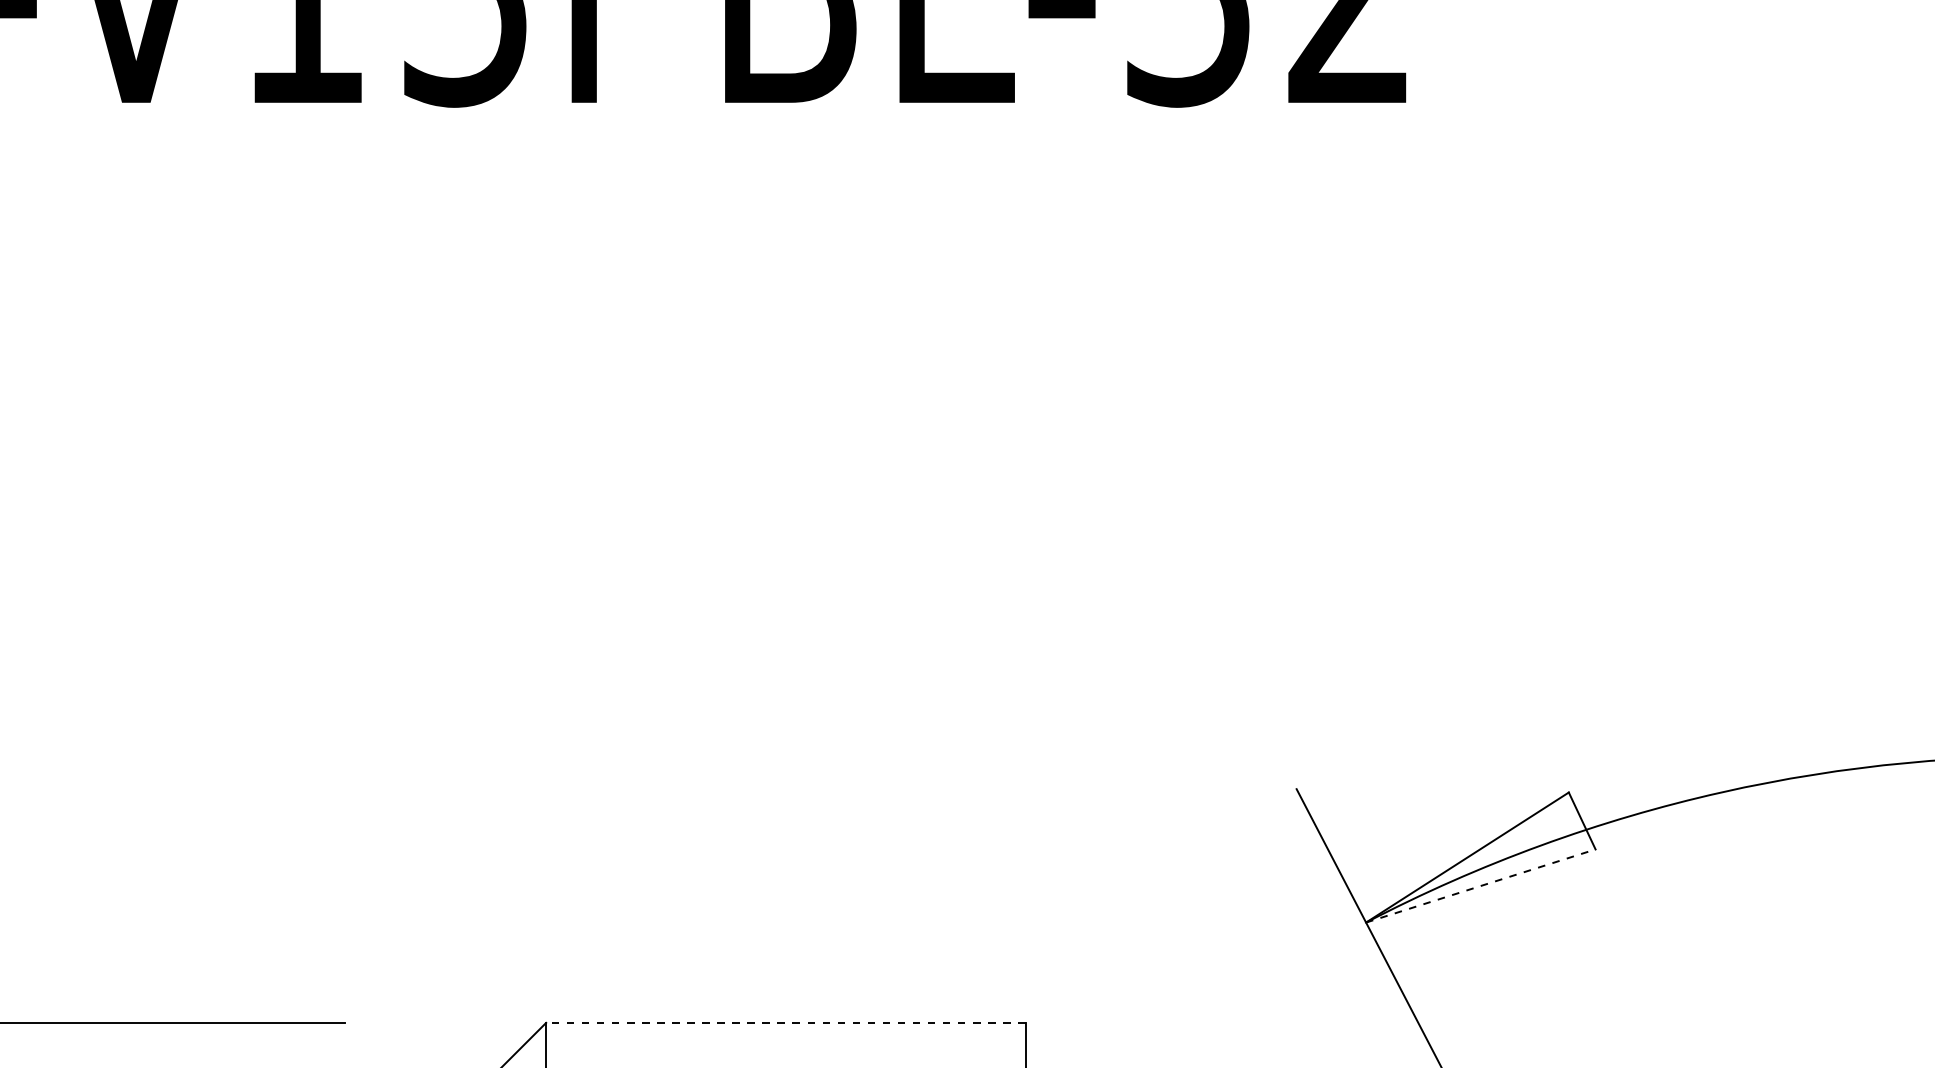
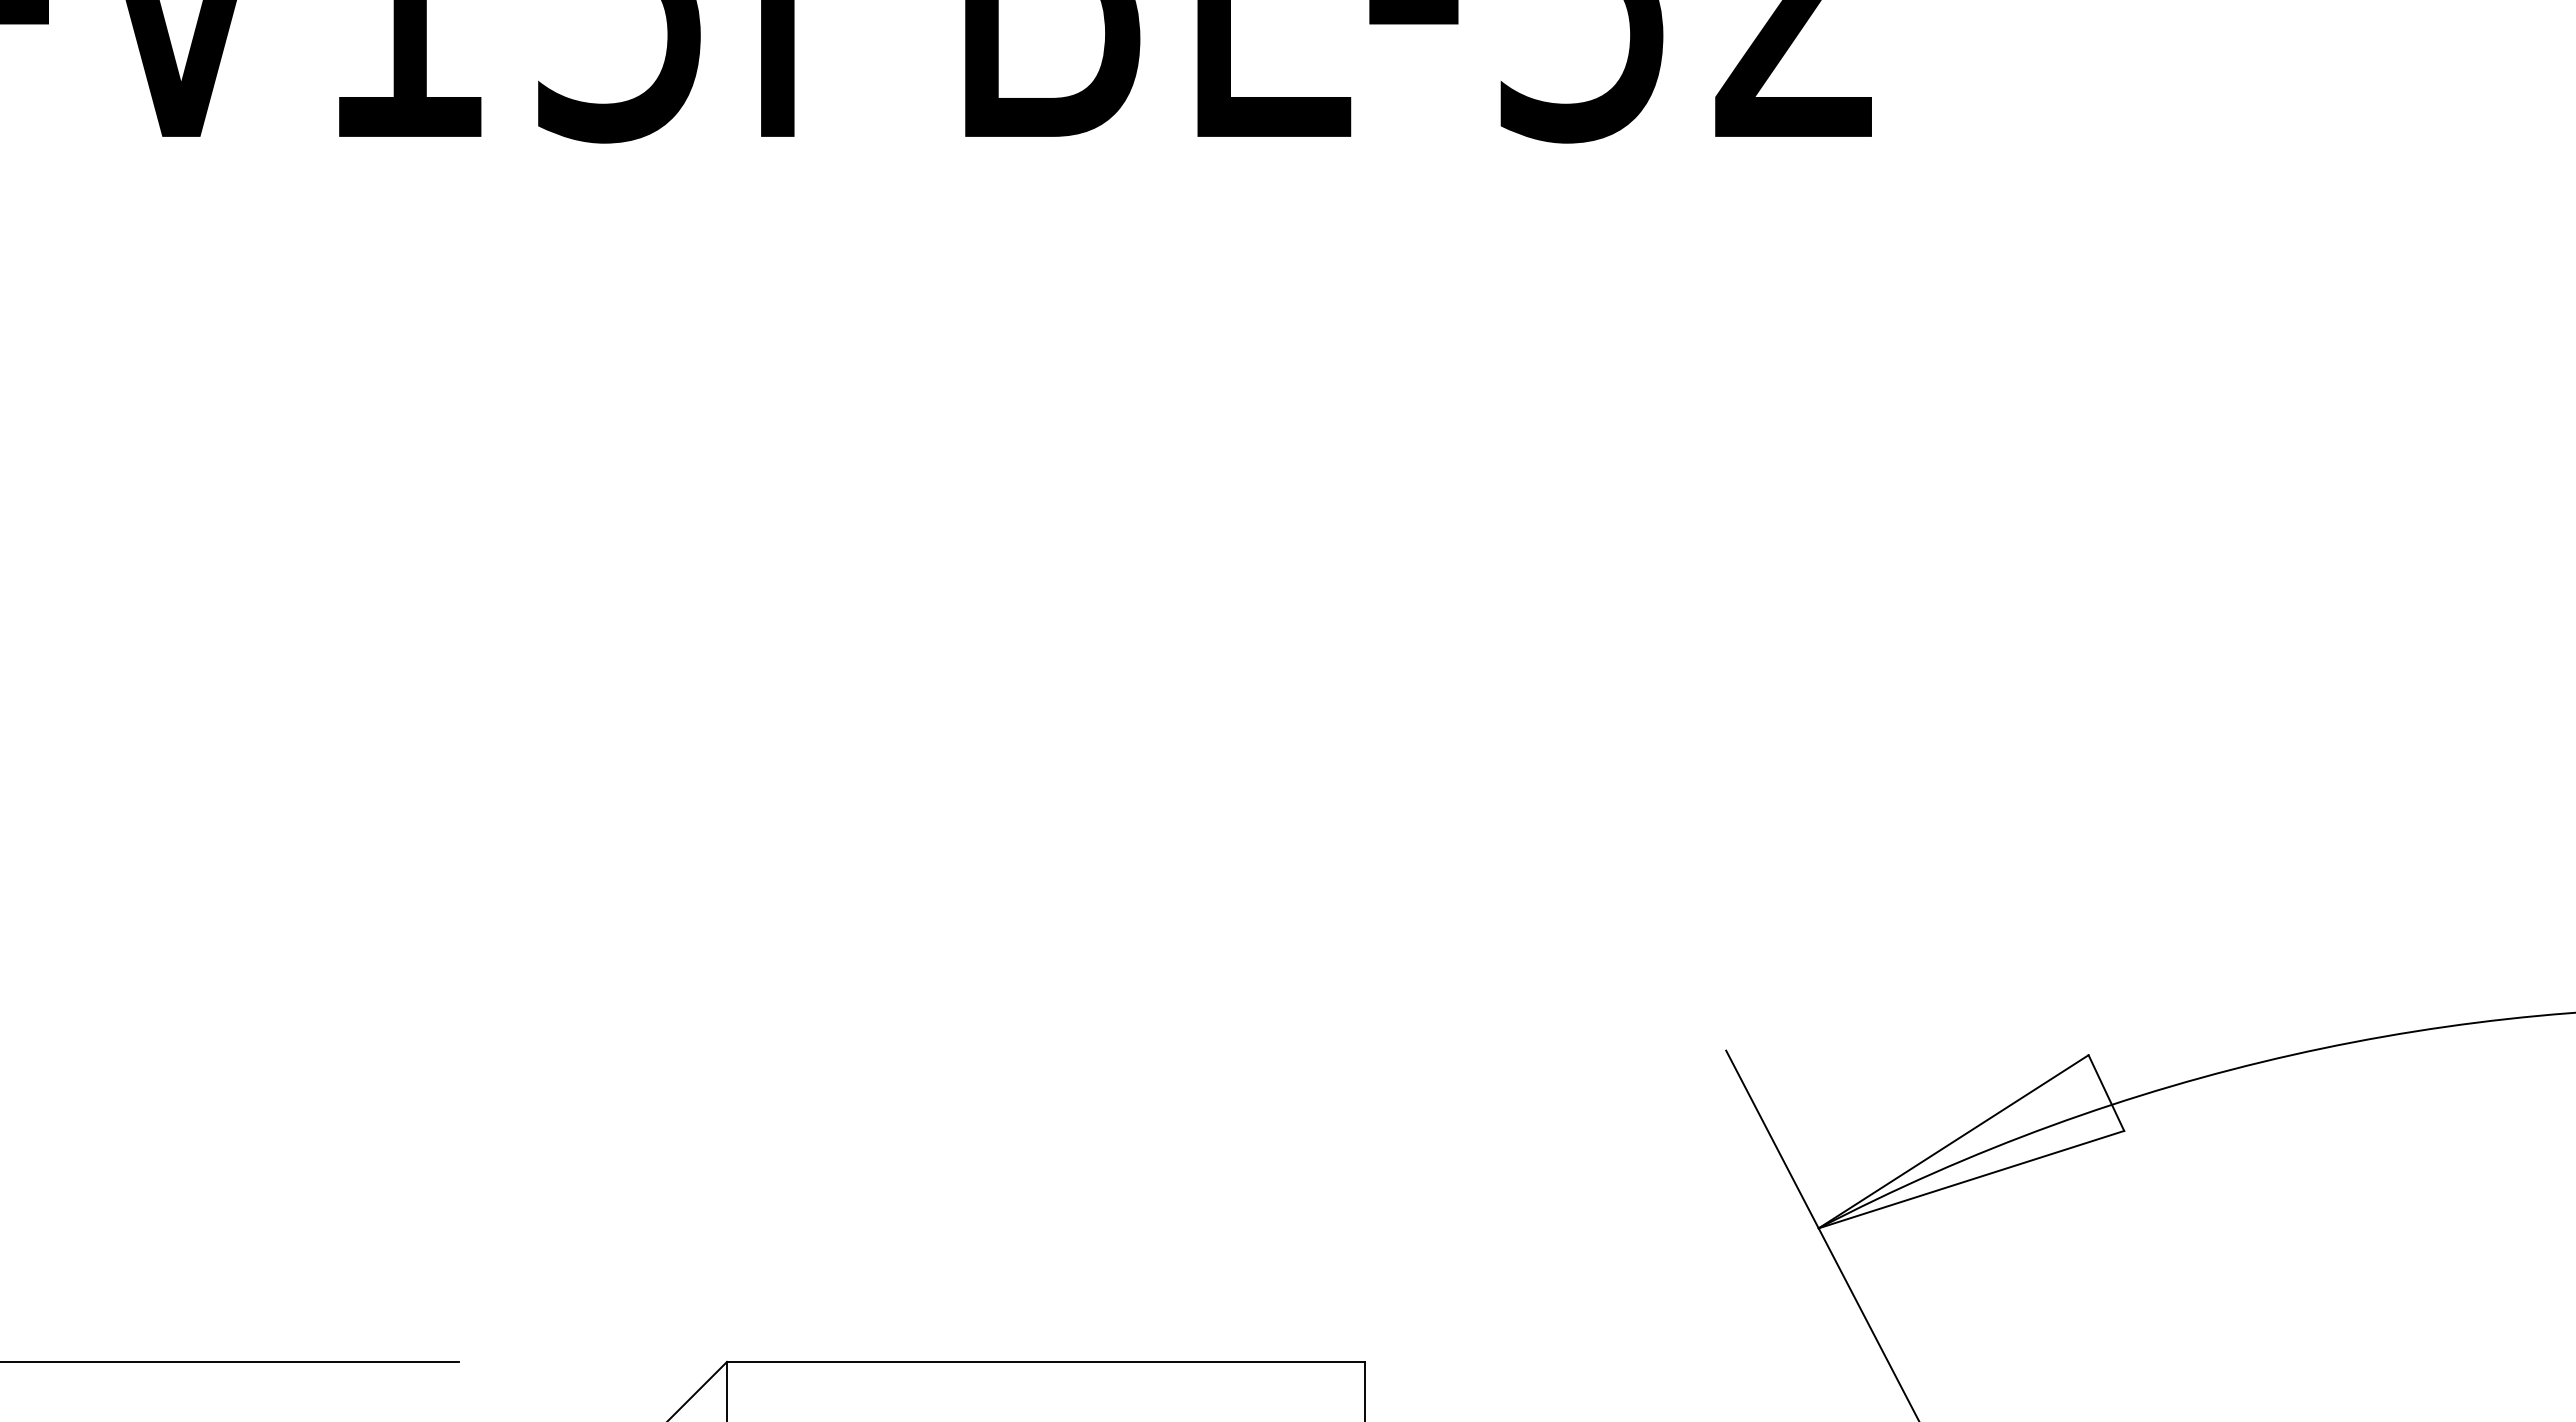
line: (1480, 885) -> (1971, 1179), dashed -> solid
line: (785, 1022) -> (1045, 1361), dashed -> solid

